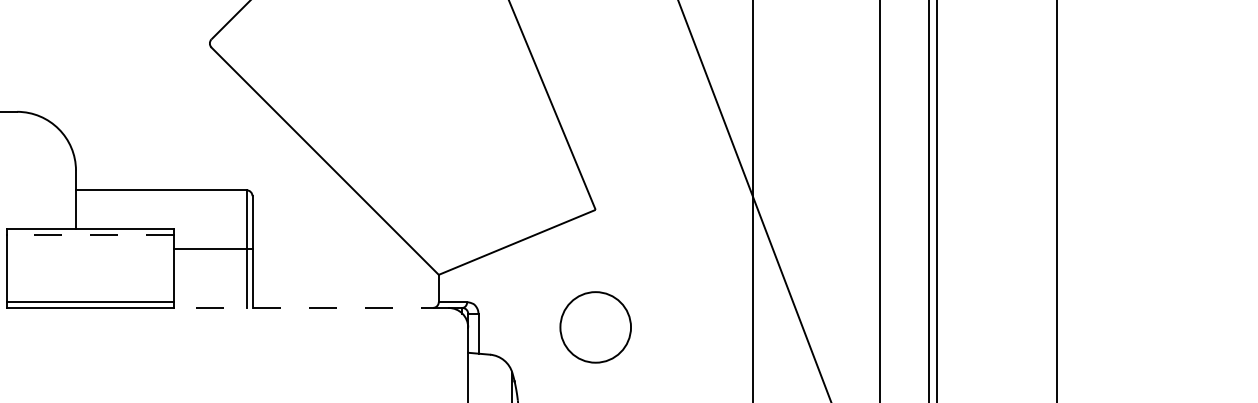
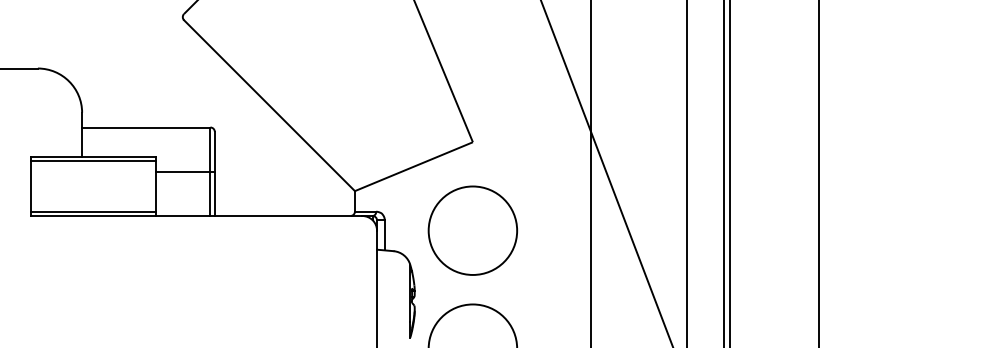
line: (91, 235) -> (93, 161), dashed -> solid
line: (310, 307) -> (258, 215), dashed -> solid
circle: (595, 327) -> (472, 230), size x1.67

